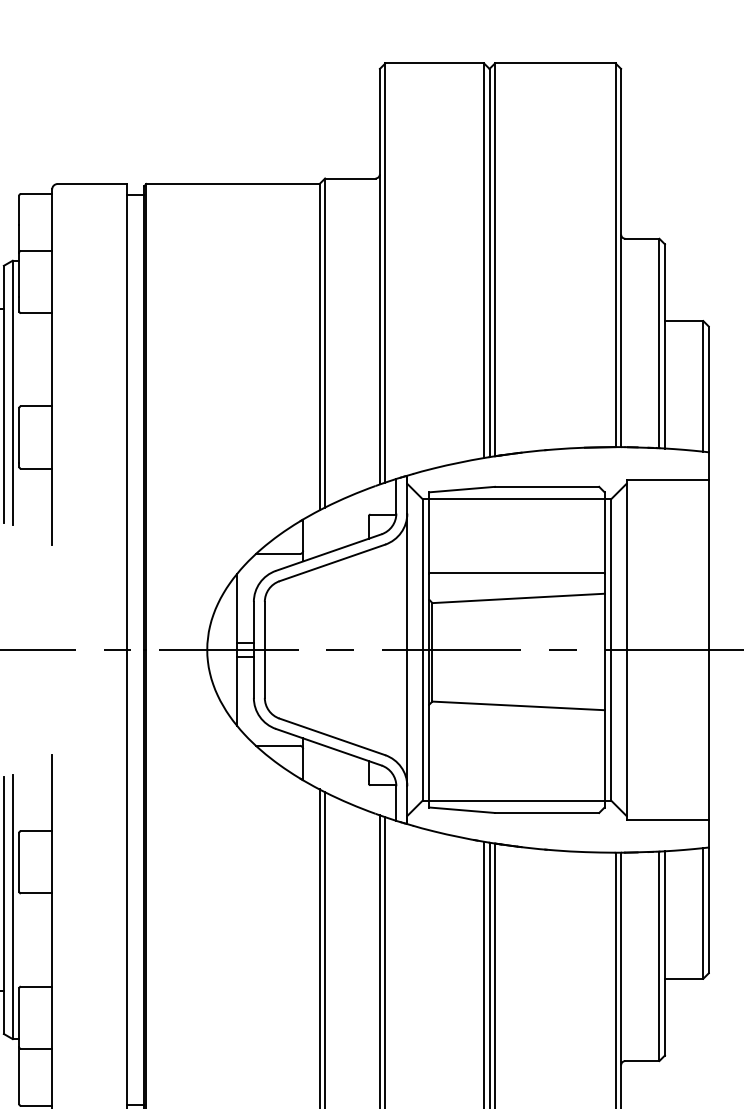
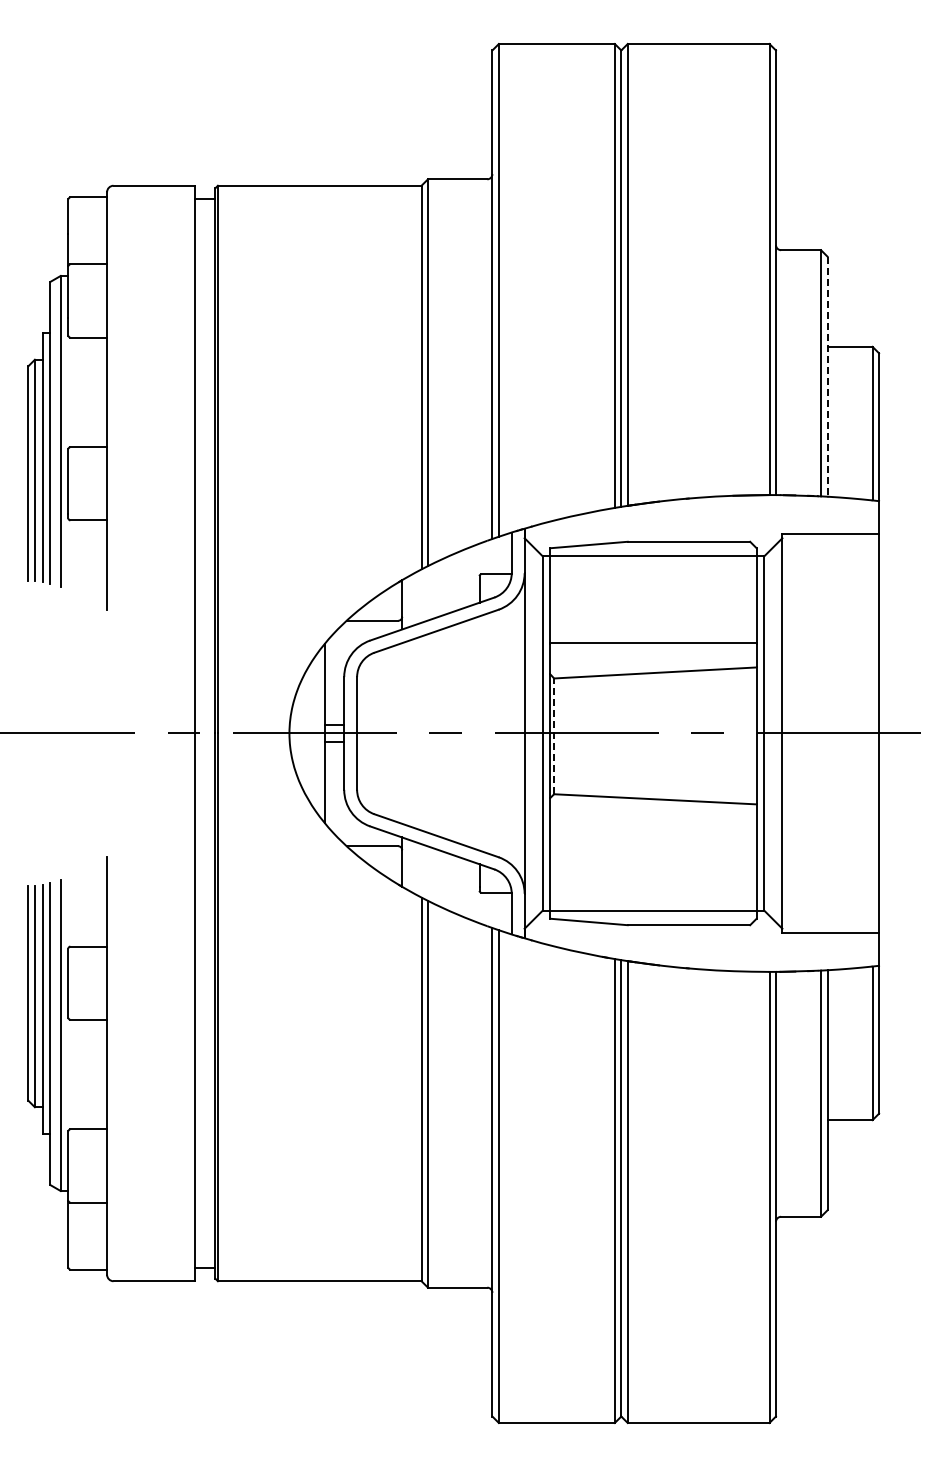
line: (664, 347) -> (827, 377), solid -> dashed
line: (432, 652) -> (554, 736), solid -> dashed

